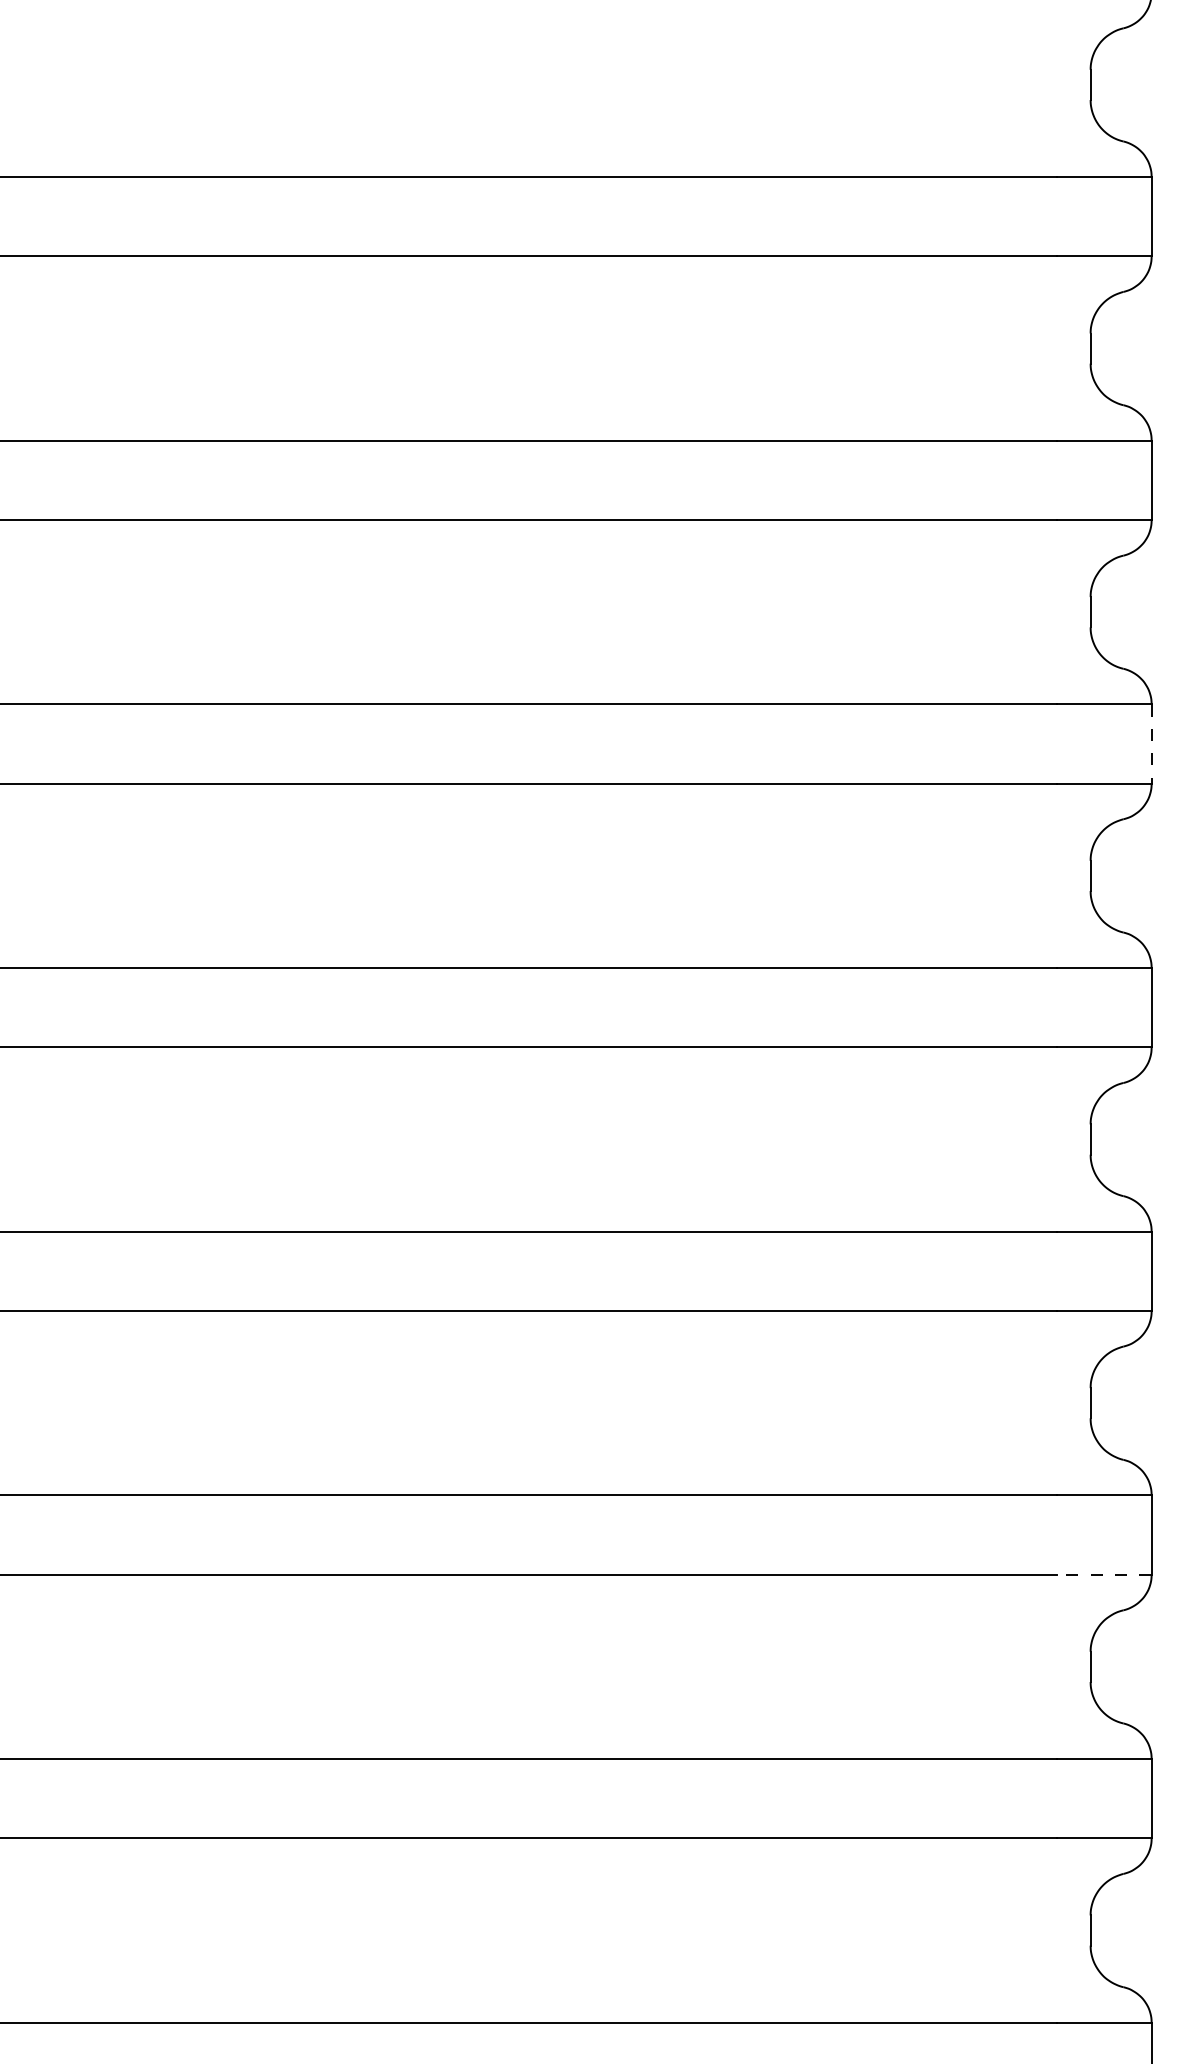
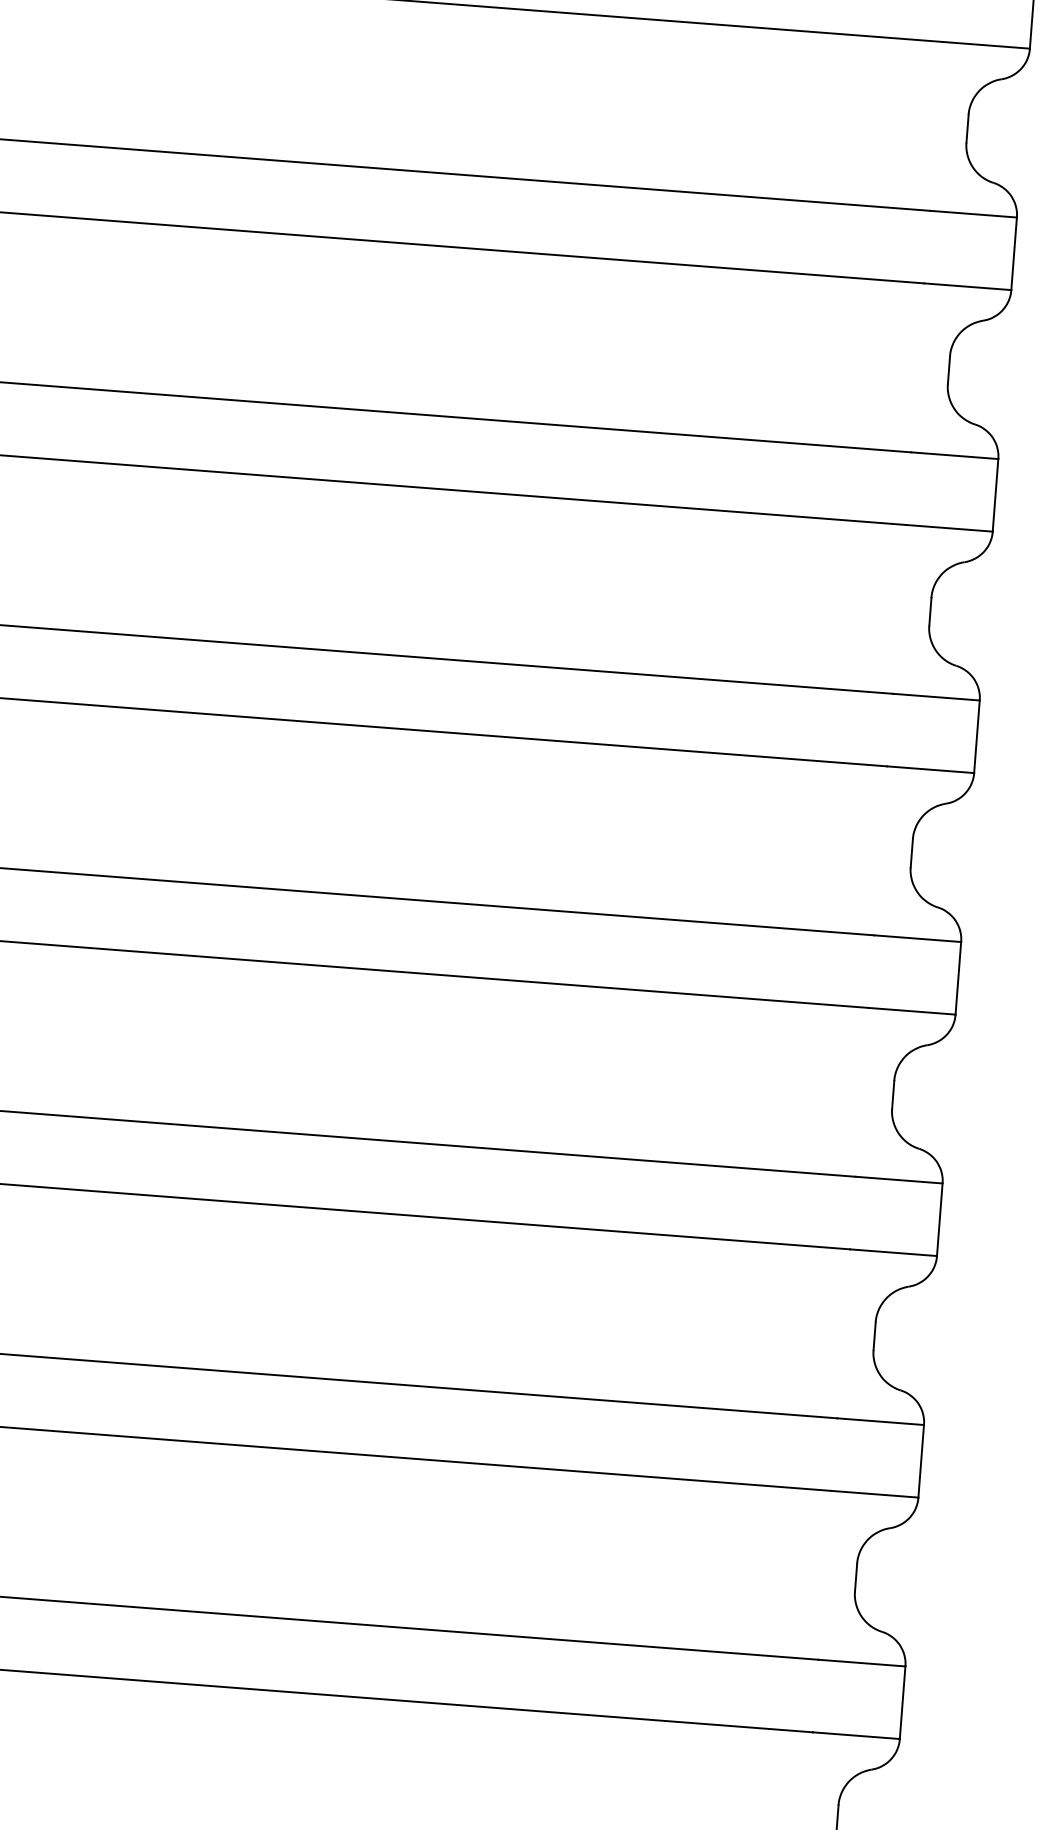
line: (1151, 744) -> (976, 737), dashed -> solid
line: (1103, 1574) -> (874, 1494), dashed -> solid

